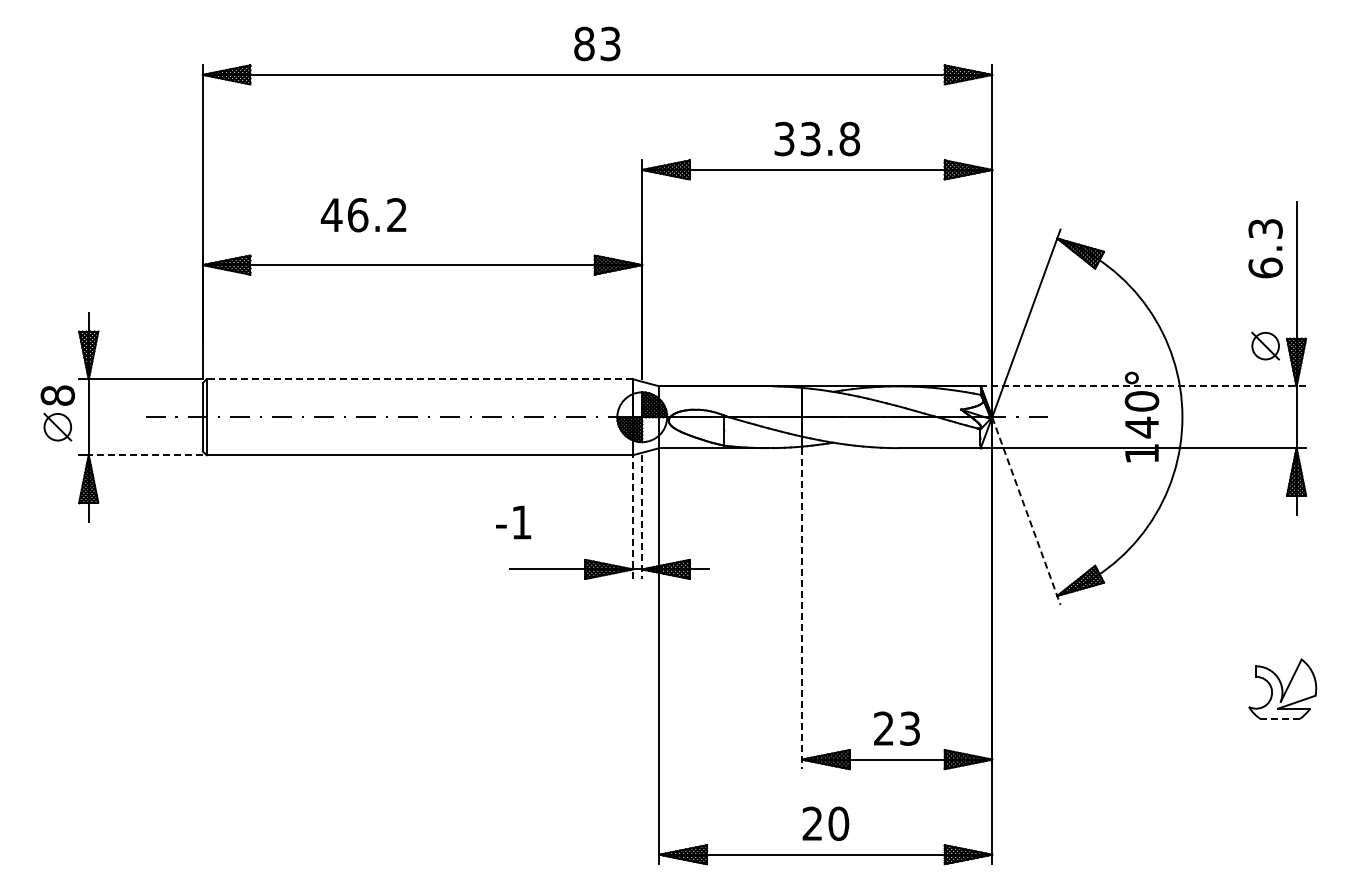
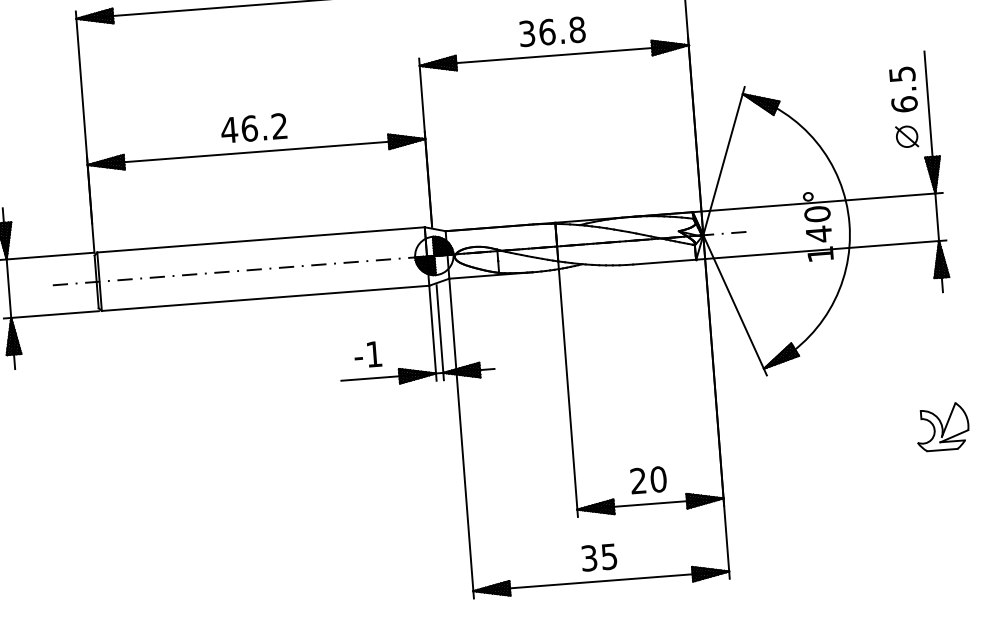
text: (810, 138) -> (547, 31), 33.8 -> 36.8
text: (363, 215) -> (253, 128), moved
text: (1265, 228) -> (902, 74), 6.3 -> 6.5
part: (1265, 345) -> (906, 136), moved
line: (419, 379) -> (260, 240), dashed -> solid
line: (1143, 386) -> (817, 202), dashed -> solid
line: (145, 455) -> (54, 314), dashed -> solid
line: (1026, 511) -> (735, 305), dashed -> solid
line: (632, 517) -> (432, 333), dashed -> solid
line: (642, 517) -> (440, 332), dashed -> solid
text: (513, 522) -> (367, 354), moved
line: (802, 609) -> (568, 394), dashed -> solid
line: (1280, 718) -> (942, 449), dashed -> solid
text: (909, 728) -> (658, 479), 23 -> 20
text: (825, 823) -> (599, 557), 20 -> 35

